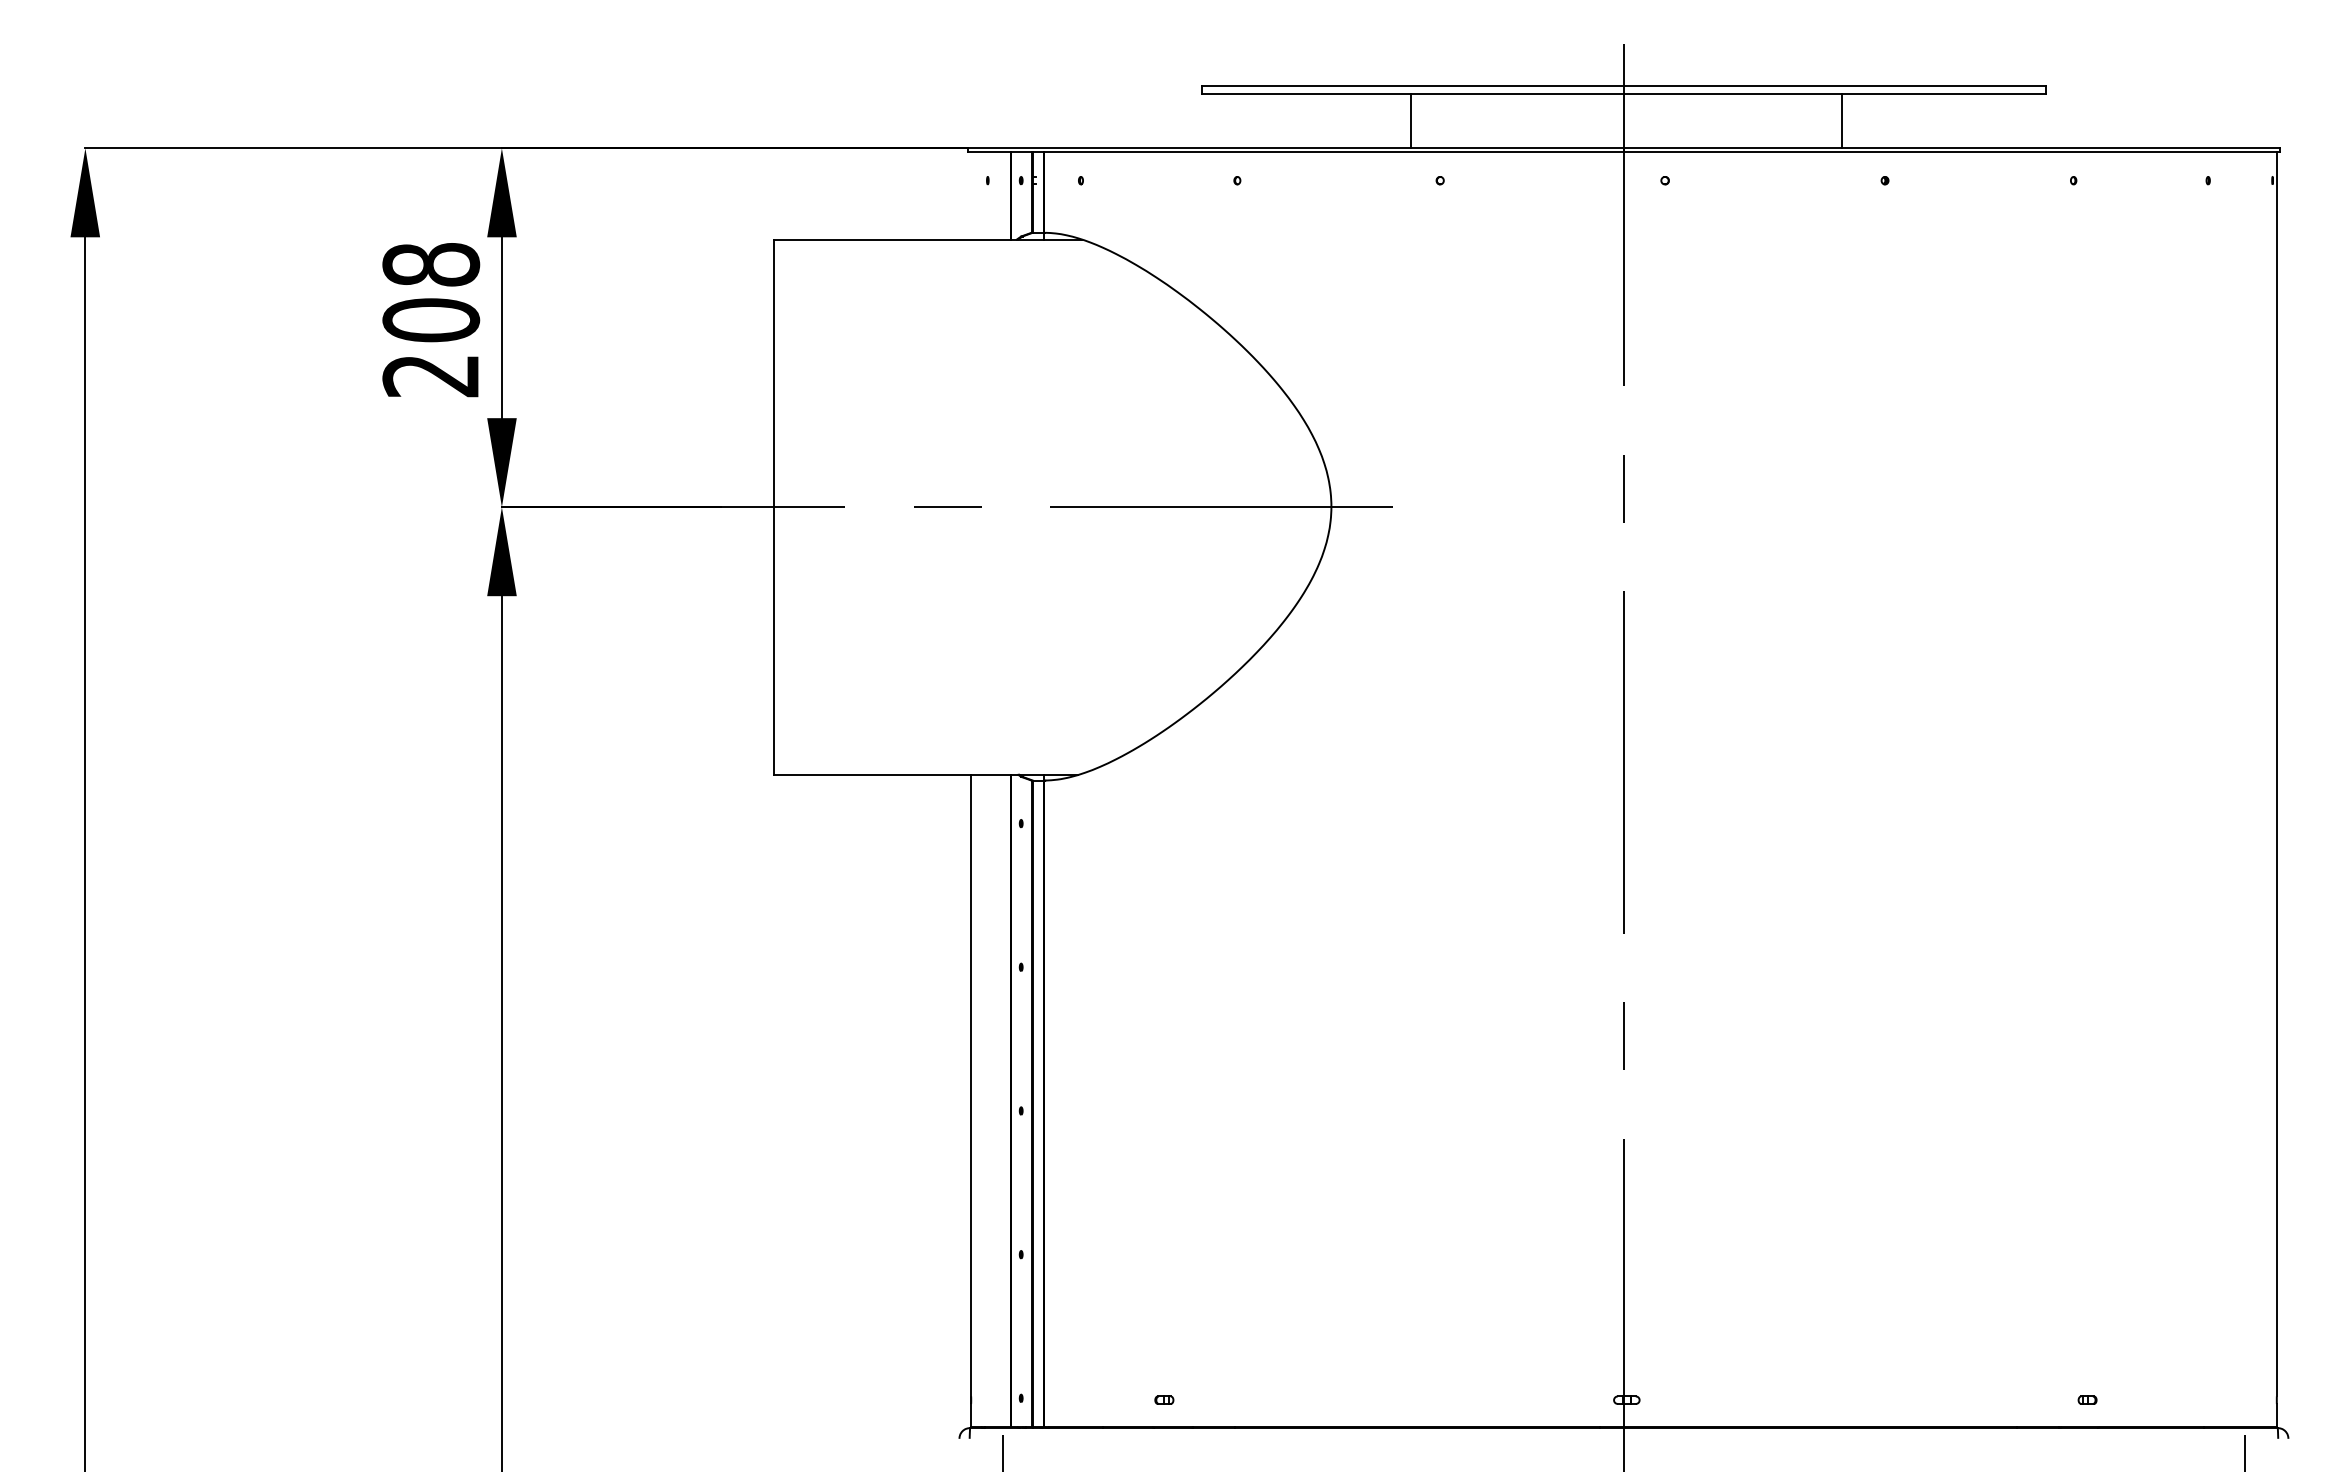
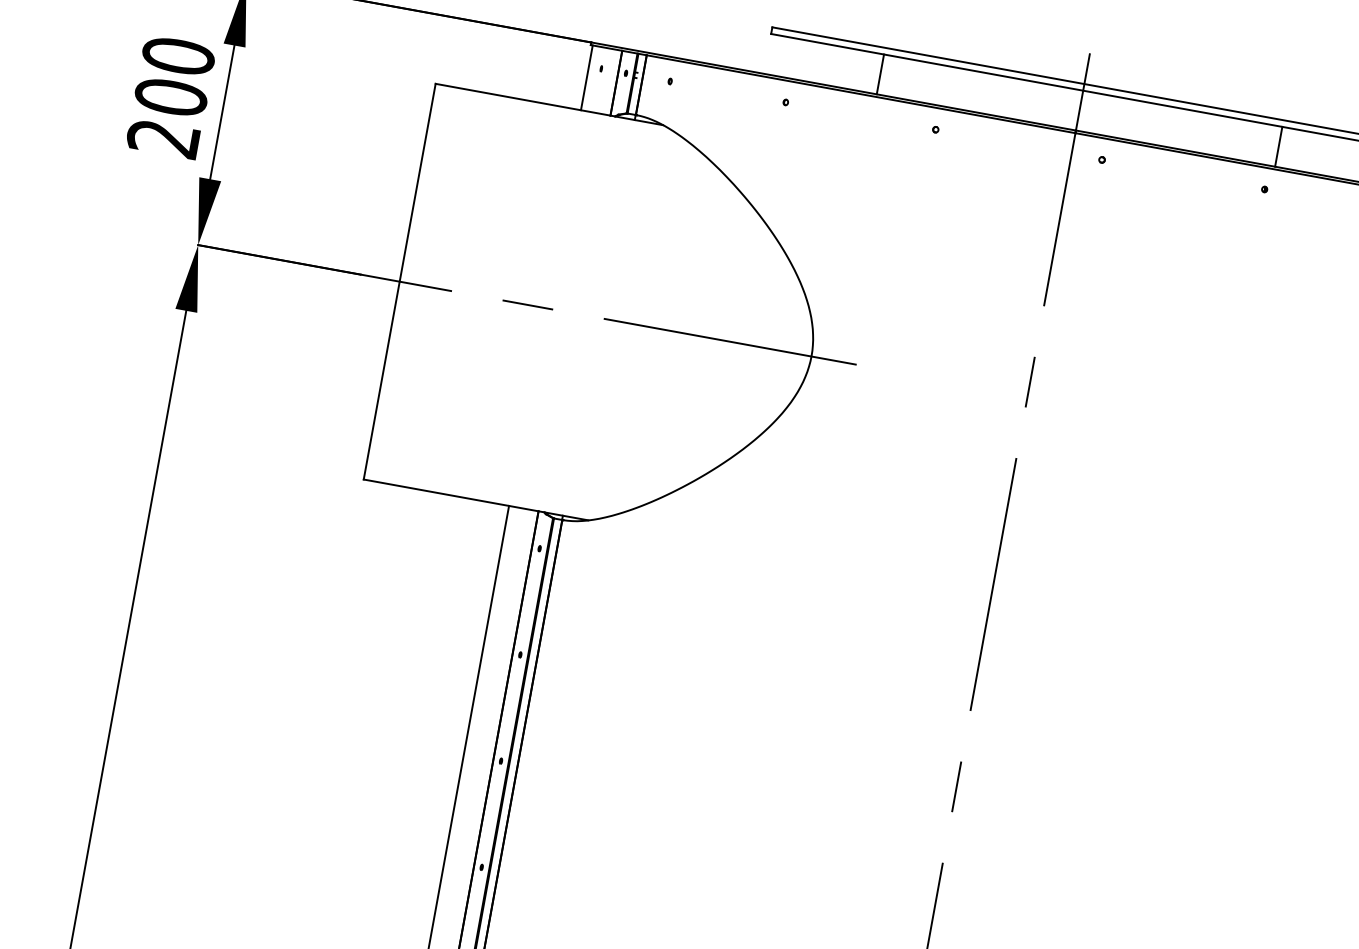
line: (1410, 121) -> (880, 74), moved
line: (1842, 121) -> (1278, 146), moved
line: (970, 195) -> (586, 77), added
text: (430, 264) -> (178, 56), 208 -> 200

